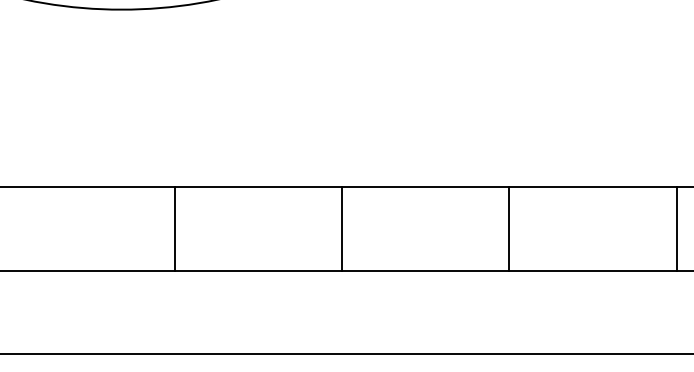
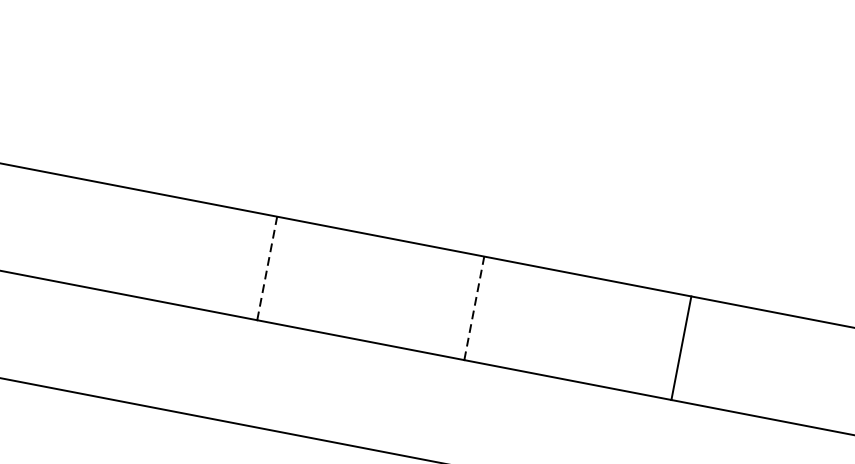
line: (174, 228) -> (267, 268), solid -> dashed
line: (341, 228) -> (473, 307), solid -> dashed

